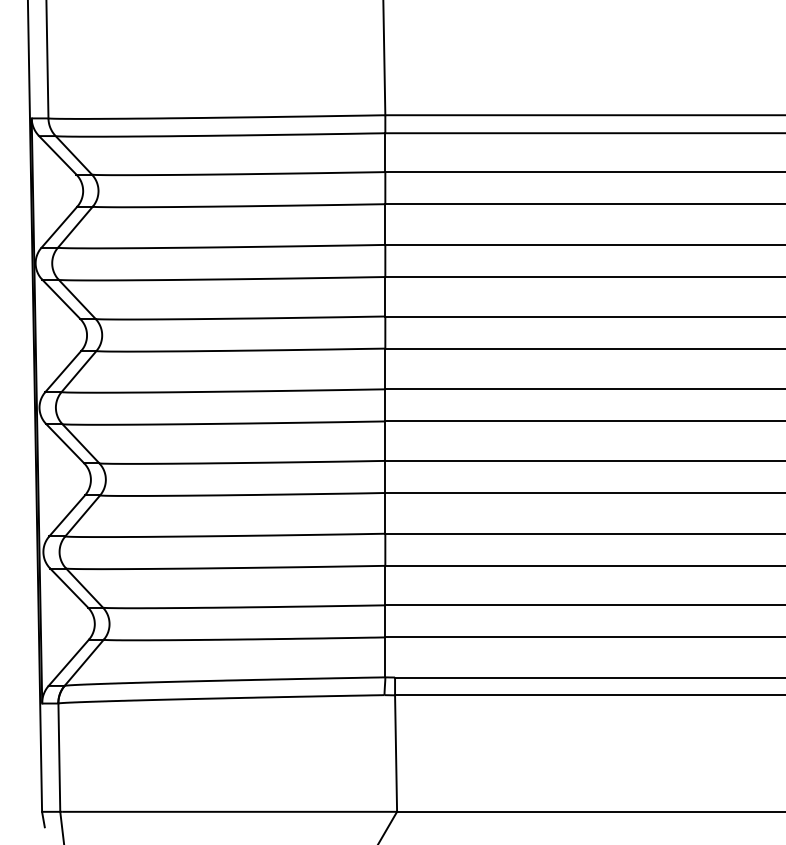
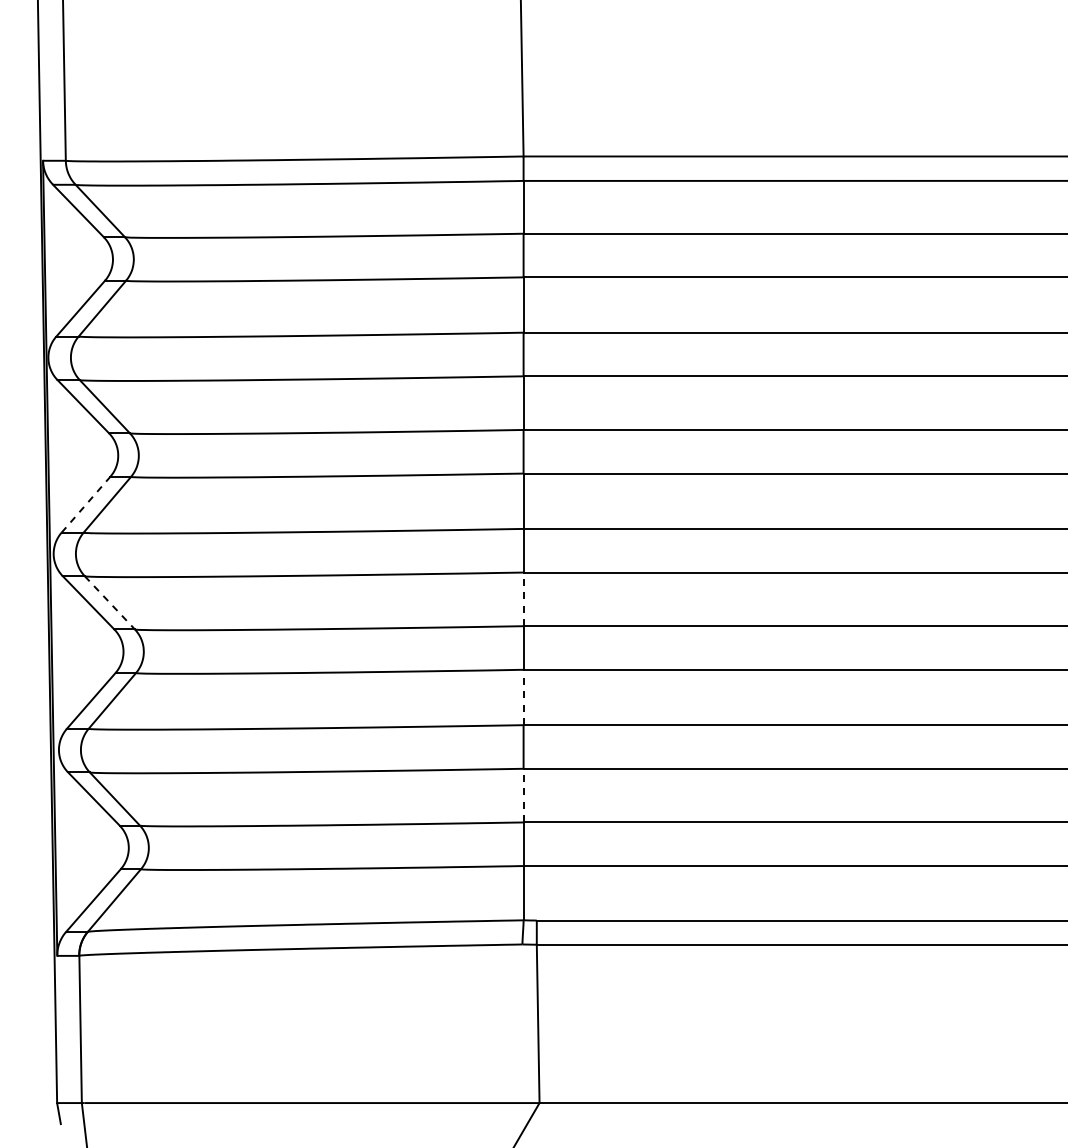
line: (62, 371) -> (85, 504), solid -> dashed
line: (385, 441) -> (523, 599), solid -> dashed
line: (80, 443) -> (109, 602), solid -> dashed
line: (385, 513) -> (523, 697), solid -> dashed
line: (385, 585) -> (523, 795), solid -> dashed

